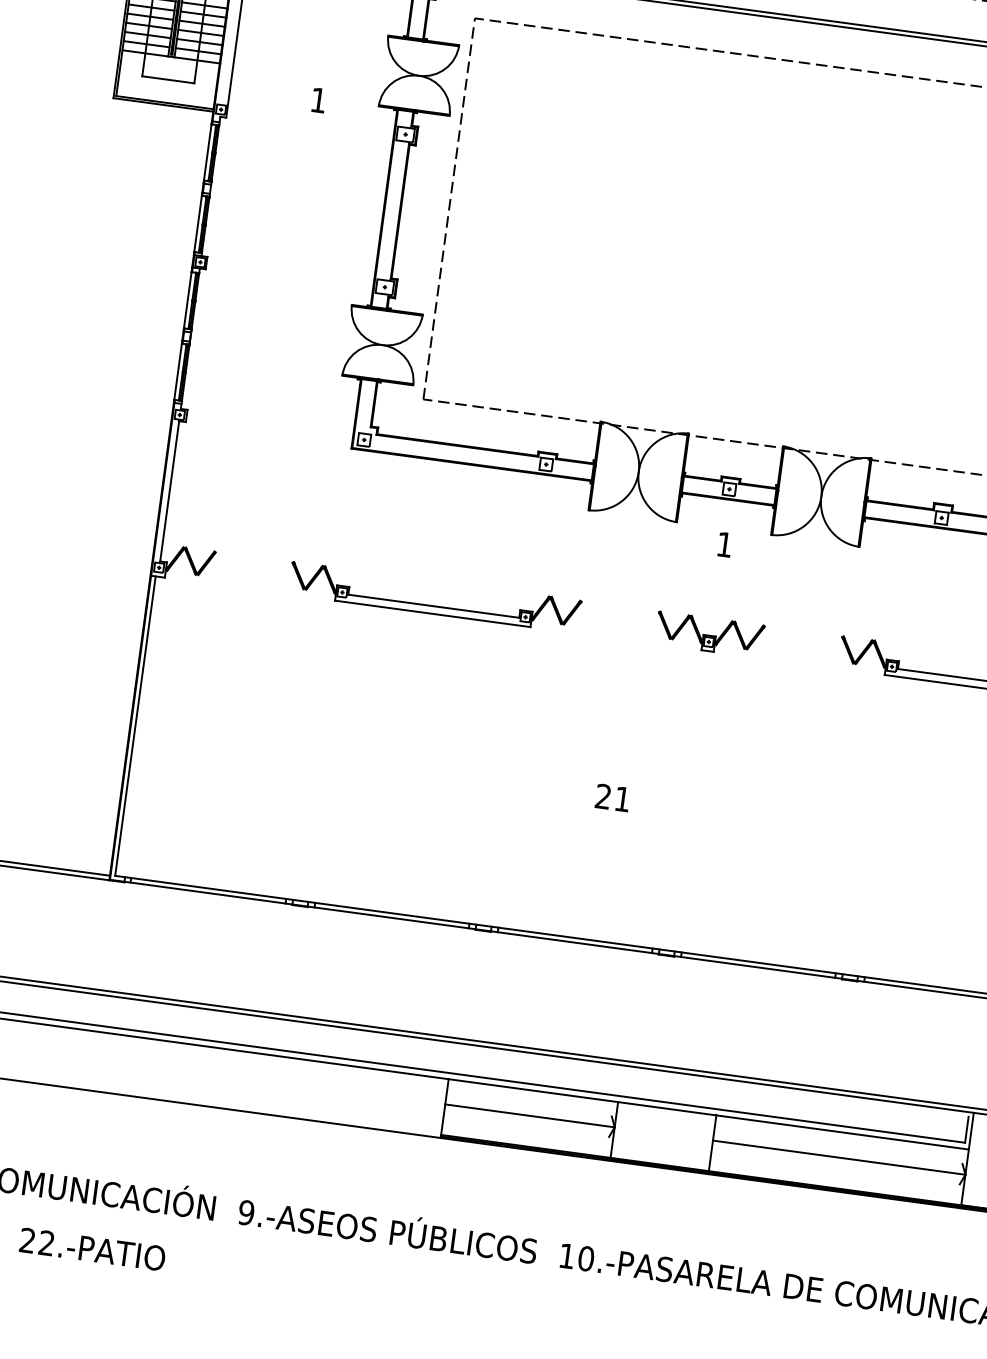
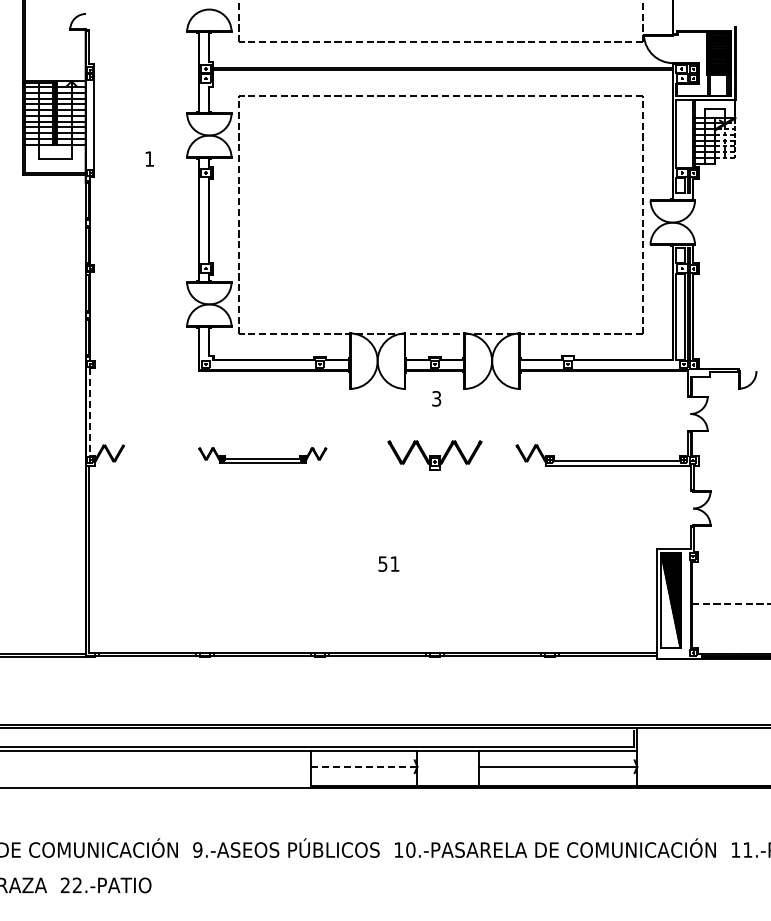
line: (169, 491) -> (90, 412), solid -> dashed
text: (724, 544) -> (436, 398), 1 -> 3
part: (434, 597) -> (262, 455), size x0.7
part: (709, 634) -> (434, 455), size x1.4
text: (602, 795) -> (382, 563), 21 -> 51
line: (528, 1115) -> (363, 766), solid -> dashed

